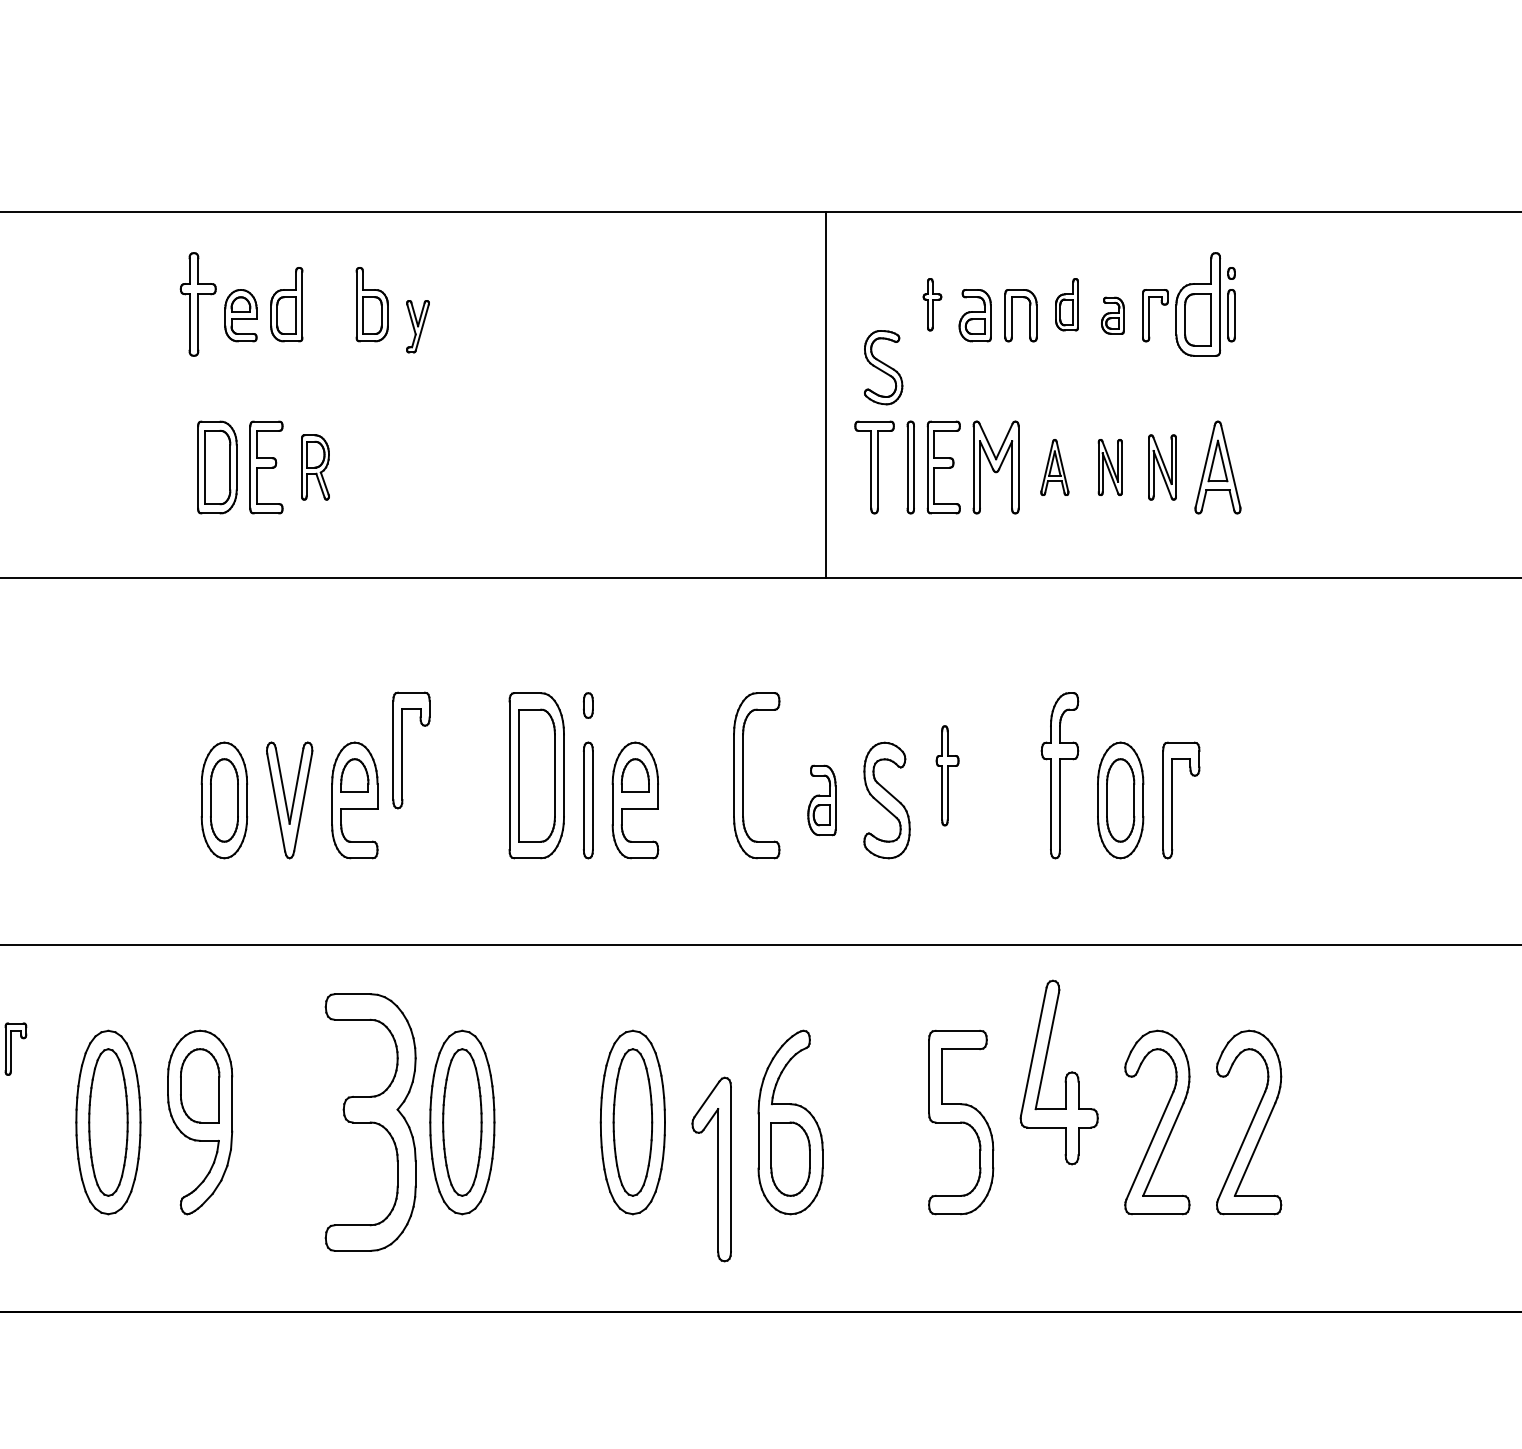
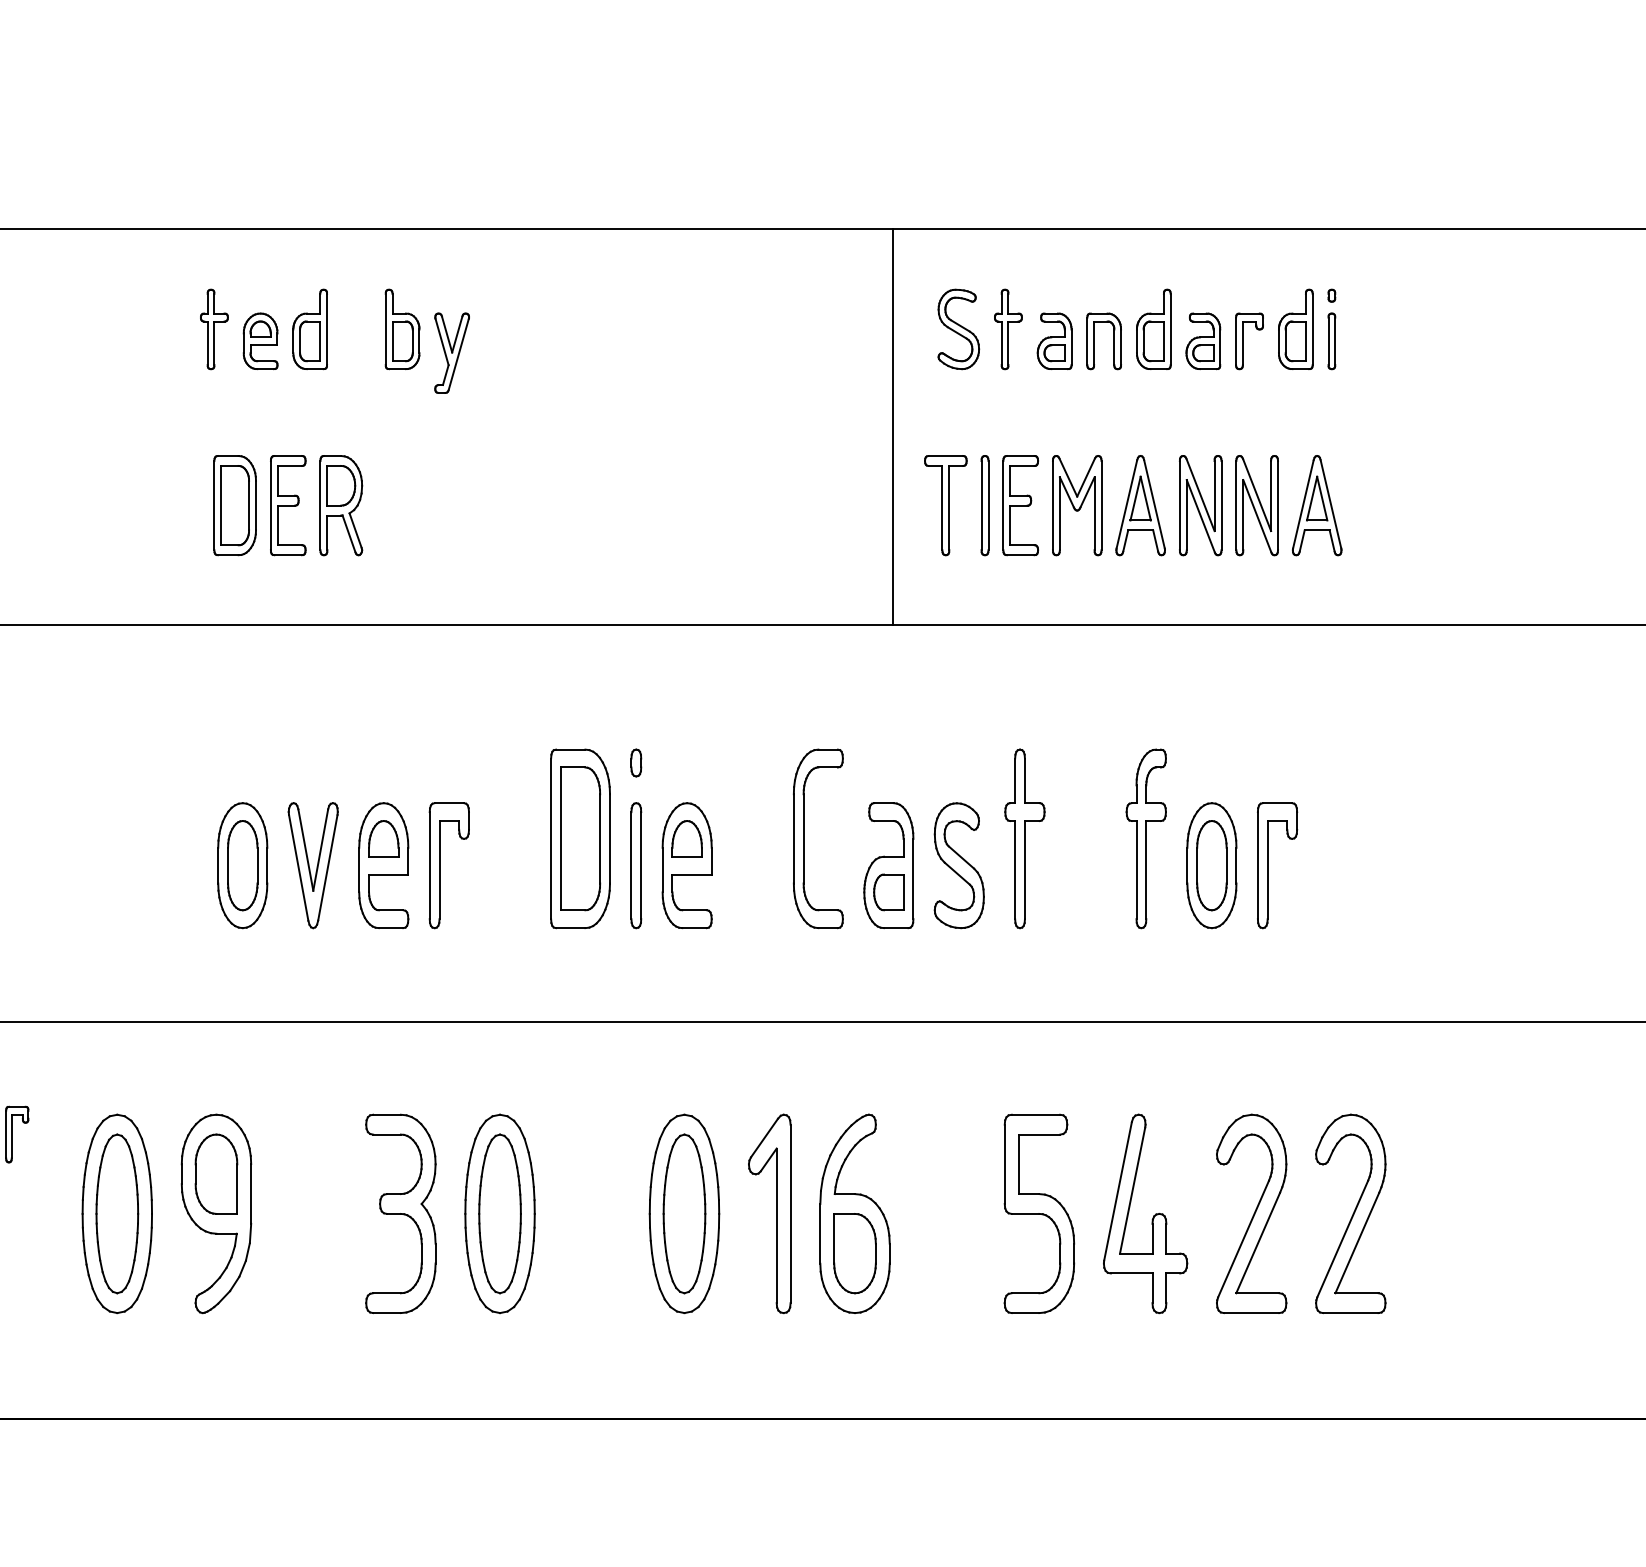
part: (197, 304) -> (213, 329), size x0.71
part: (932, 304) -> (1008, 329), size x1.43
part: (1066, 304) -> (1153, 329), size x1.43
part: (1197, 304) -> (1295, 329), size x0.71
part: (1112, 315) -> (1203, 341), size x1.43
part: (417, 326) -> (451, 353), size x1.43
part: (883, 367) -> (958, 329), moved
part: (315, 467) -> (341, 505), size x1.43
part: (1054, 467) -> (1140, 505), size x1.67
part: (1110, 467) -> (1200, 505), size x1.67
part: (1162, 467) -> (1257, 505), size x1.43
part: (402, 750) -> (439, 865), moved
part: (947, 775) -> (1024, 838), size x1.67
part: (821, 800) -> (888, 865), size x1.67
part: (1066, 1073) -> (1153, 1214), moved
part: (370, 1122) -> (400, 1213), size x0.71
part: (711, 1169) -> (769, 1213), moved

